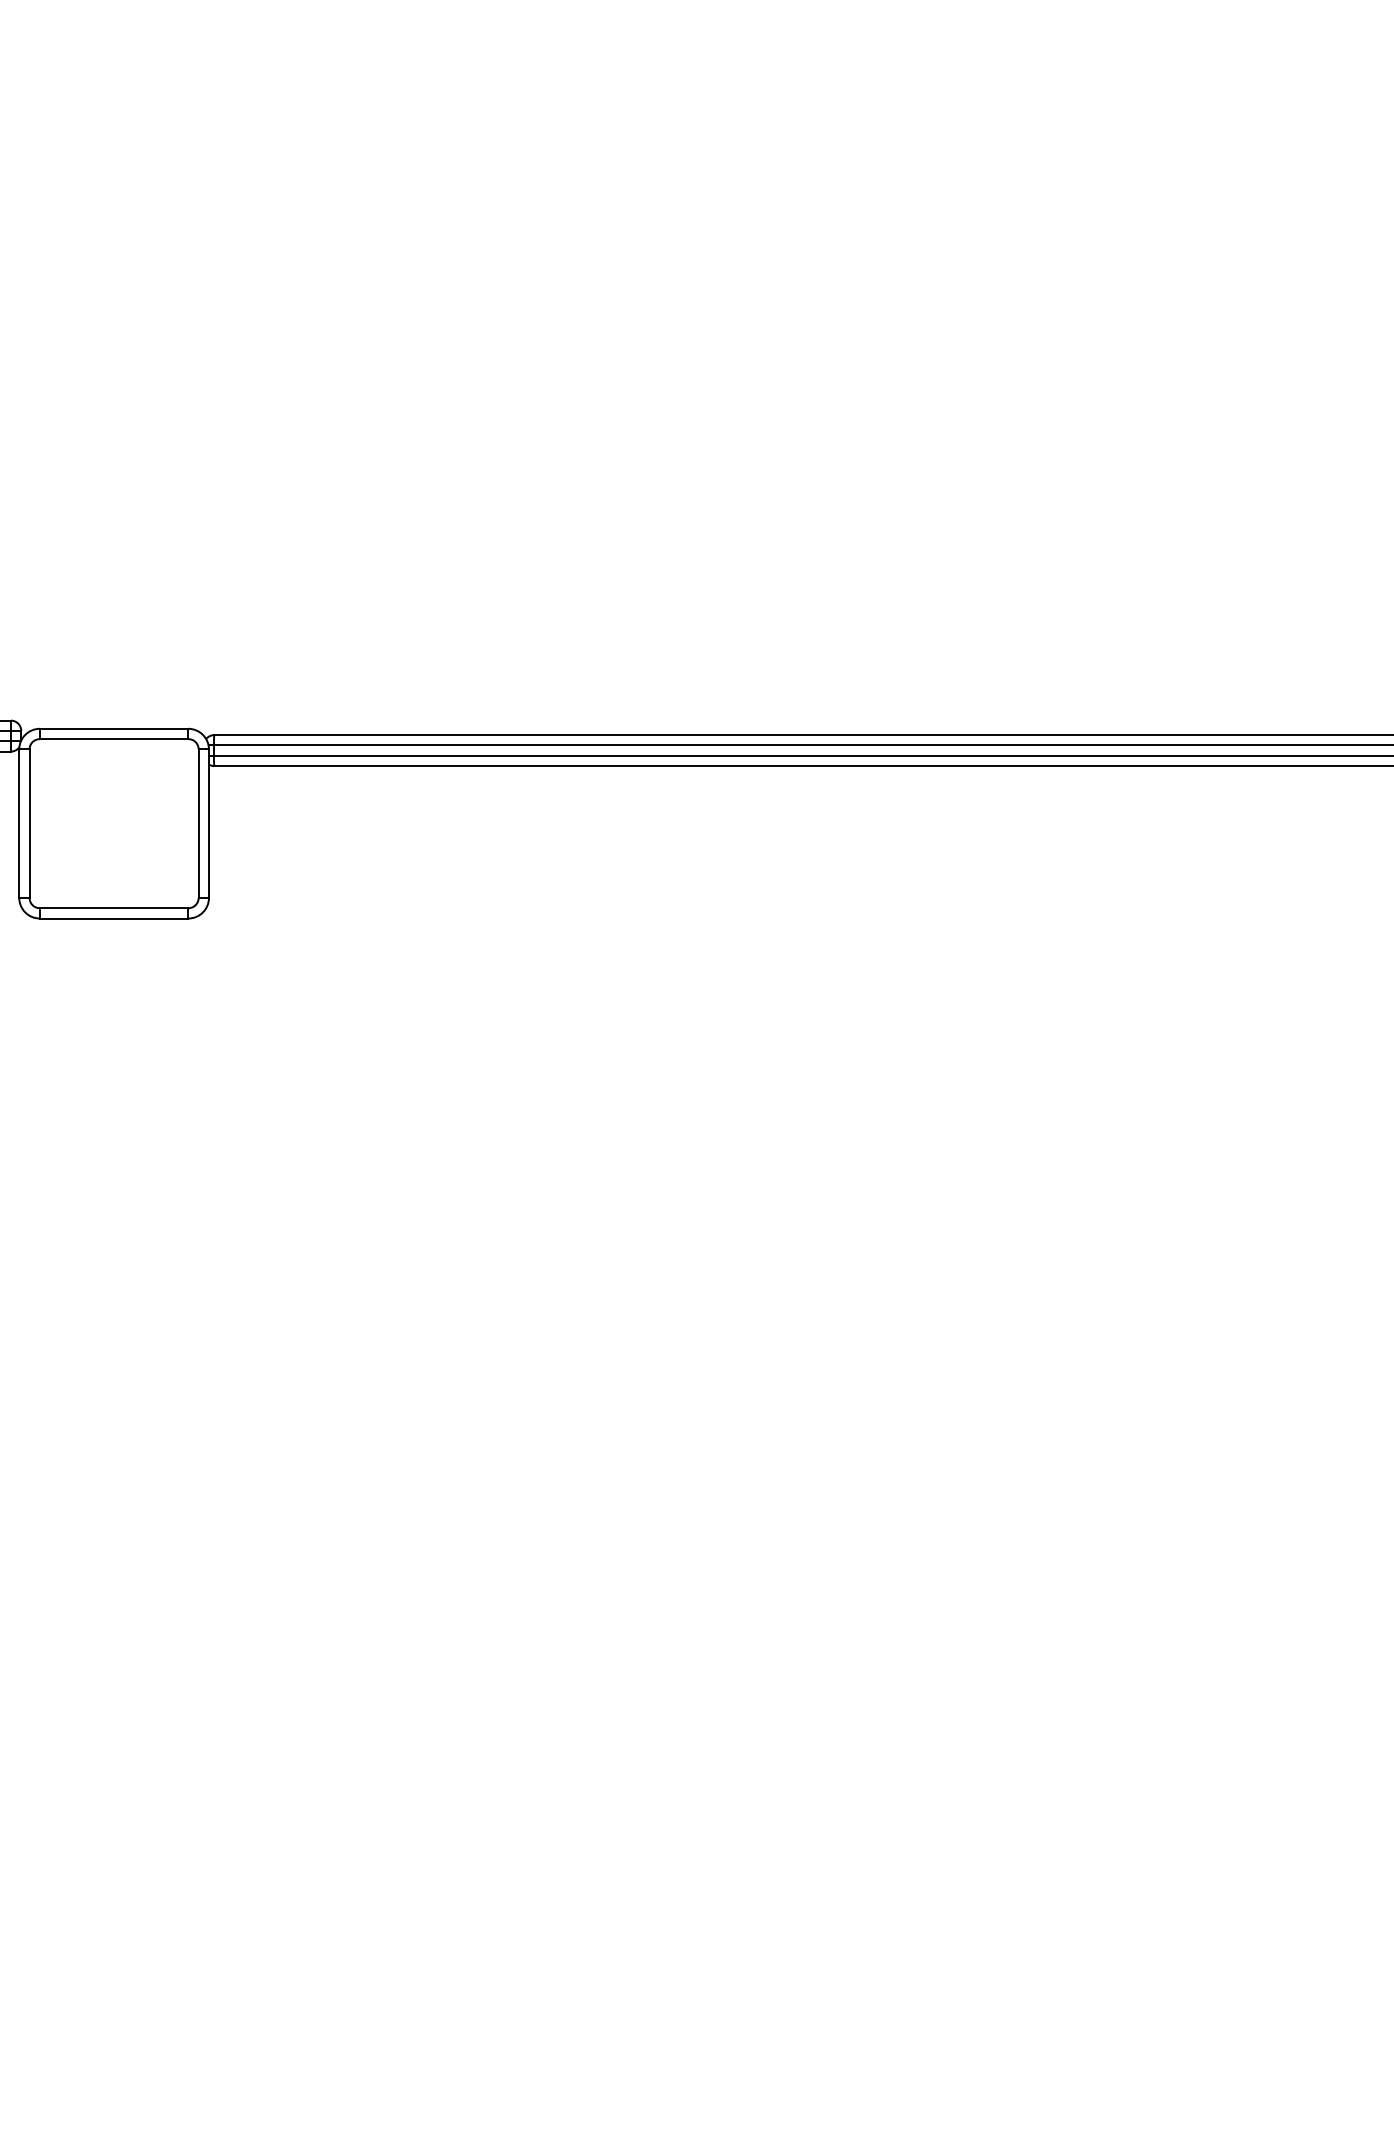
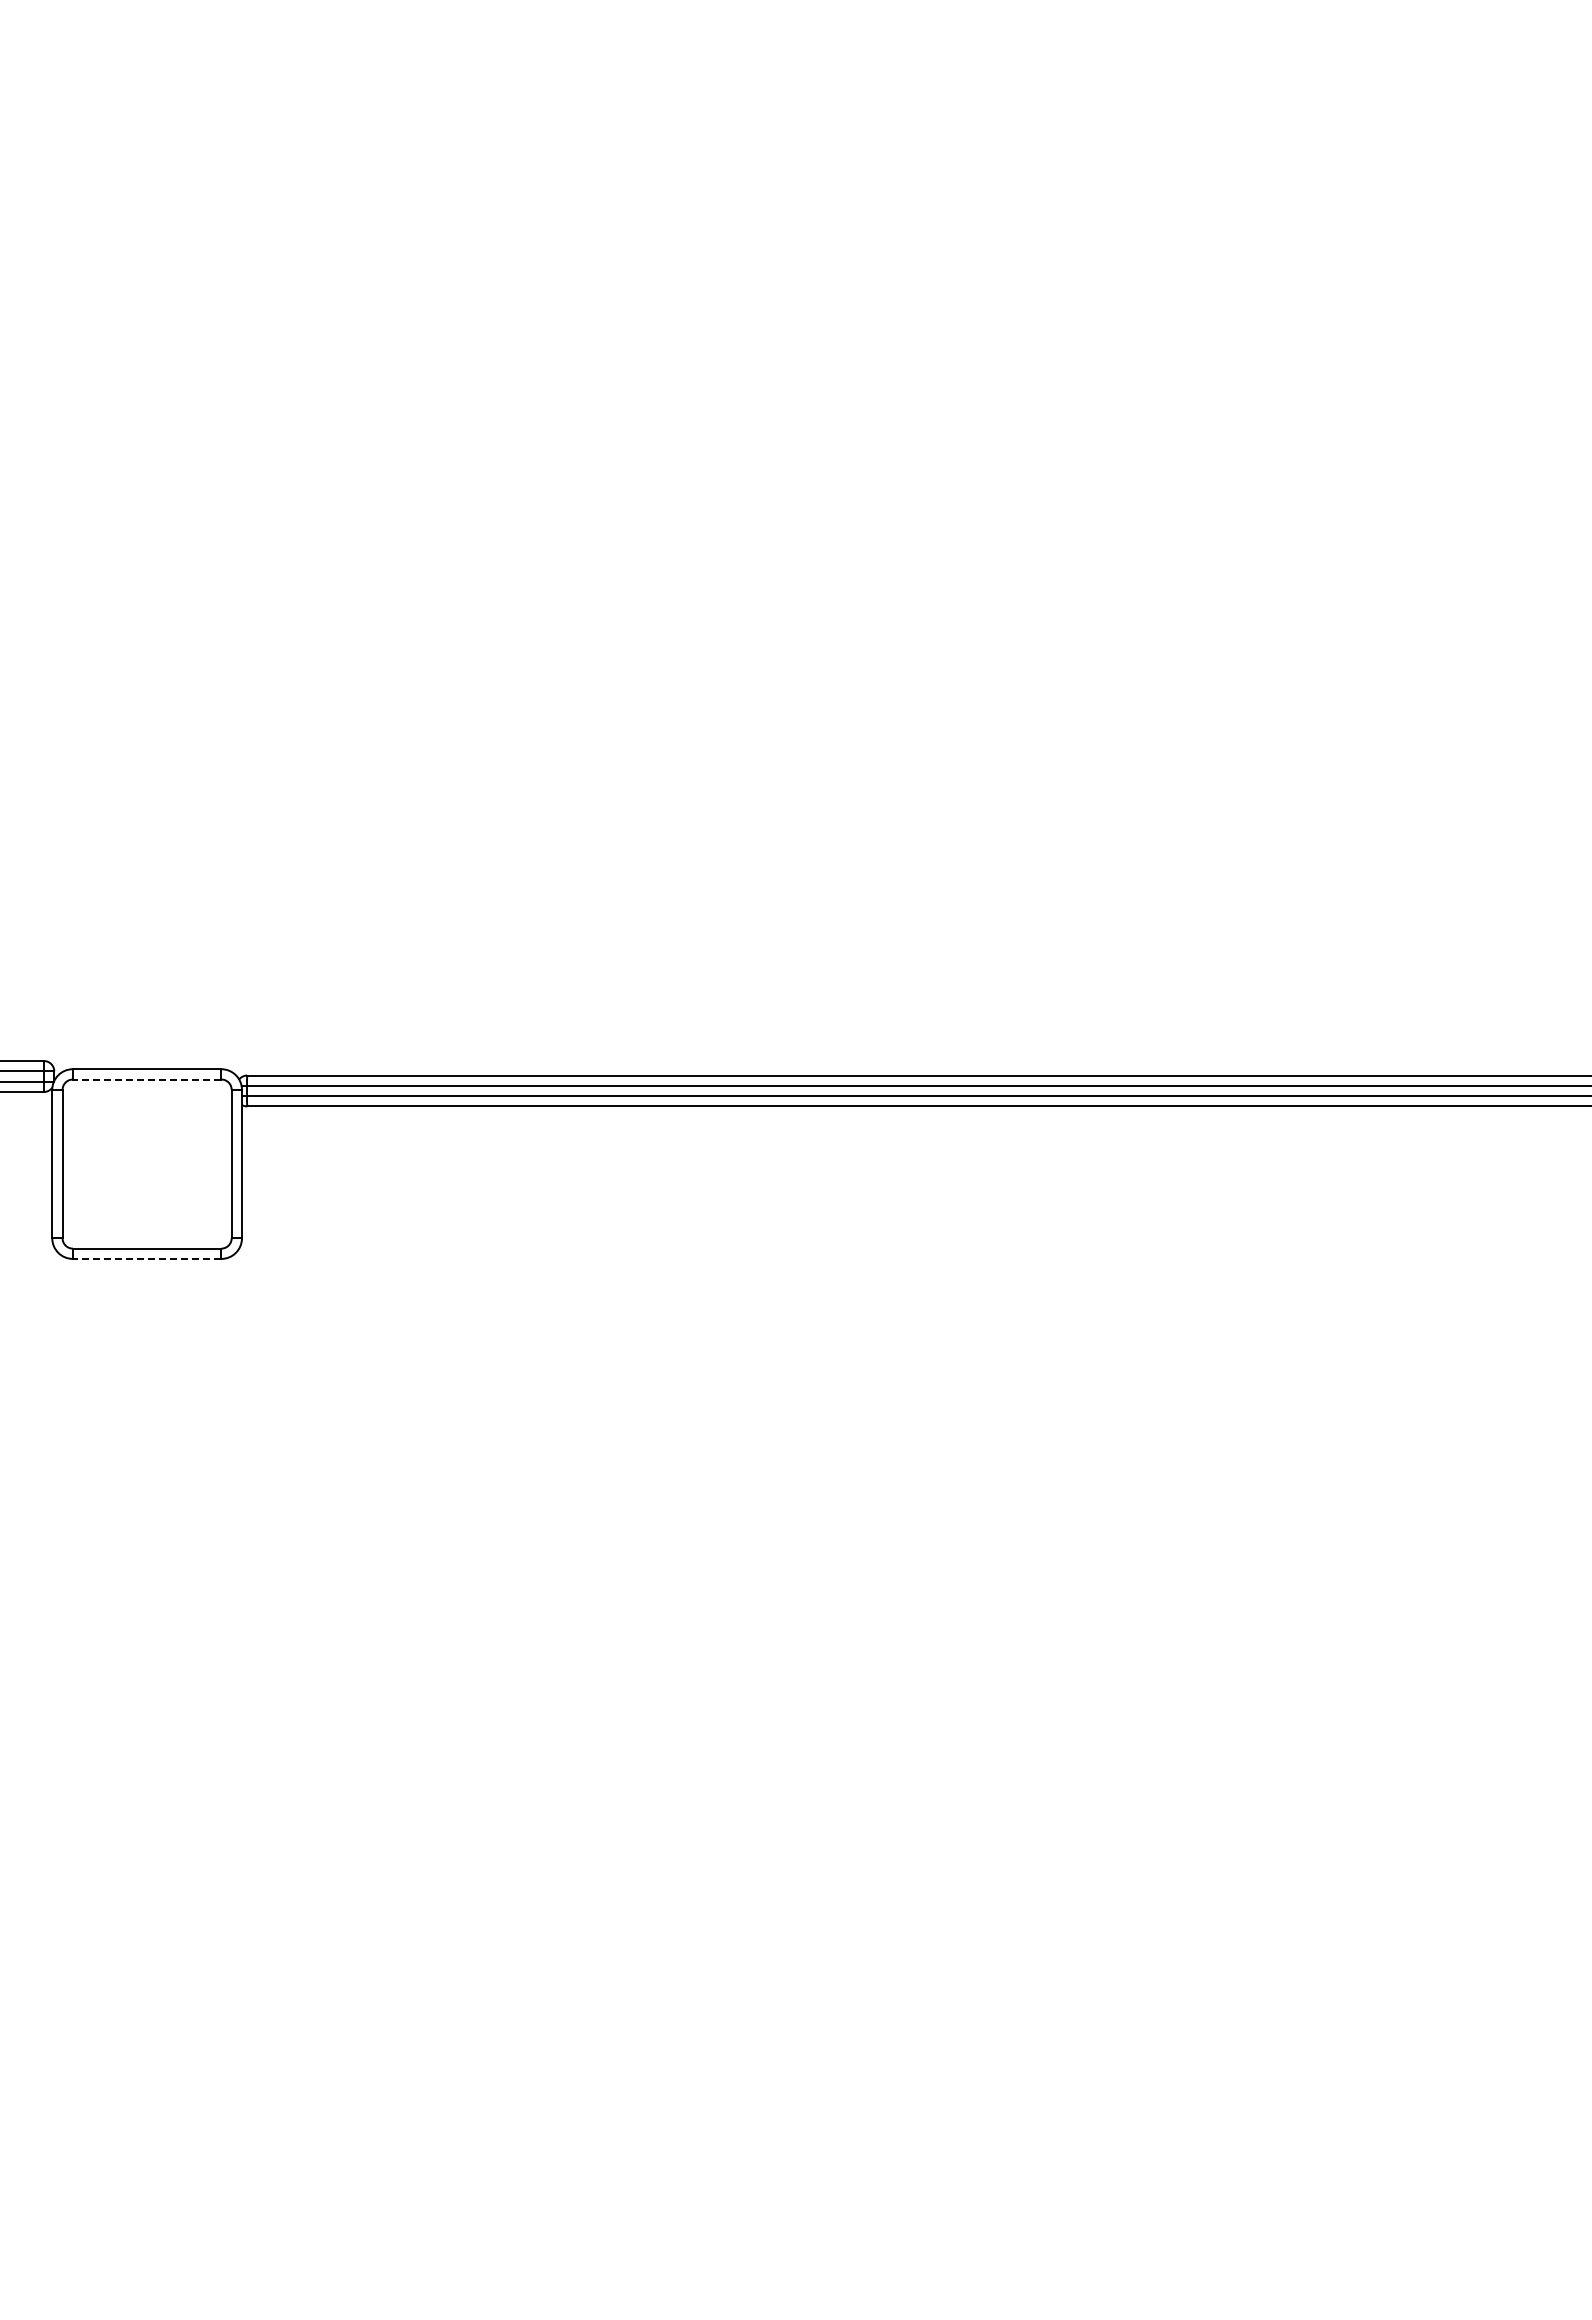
line: (113, 739) -> (146, 1079), solid -> dashed
line: (113, 918) -> (146, 1258), solid -> dashed

